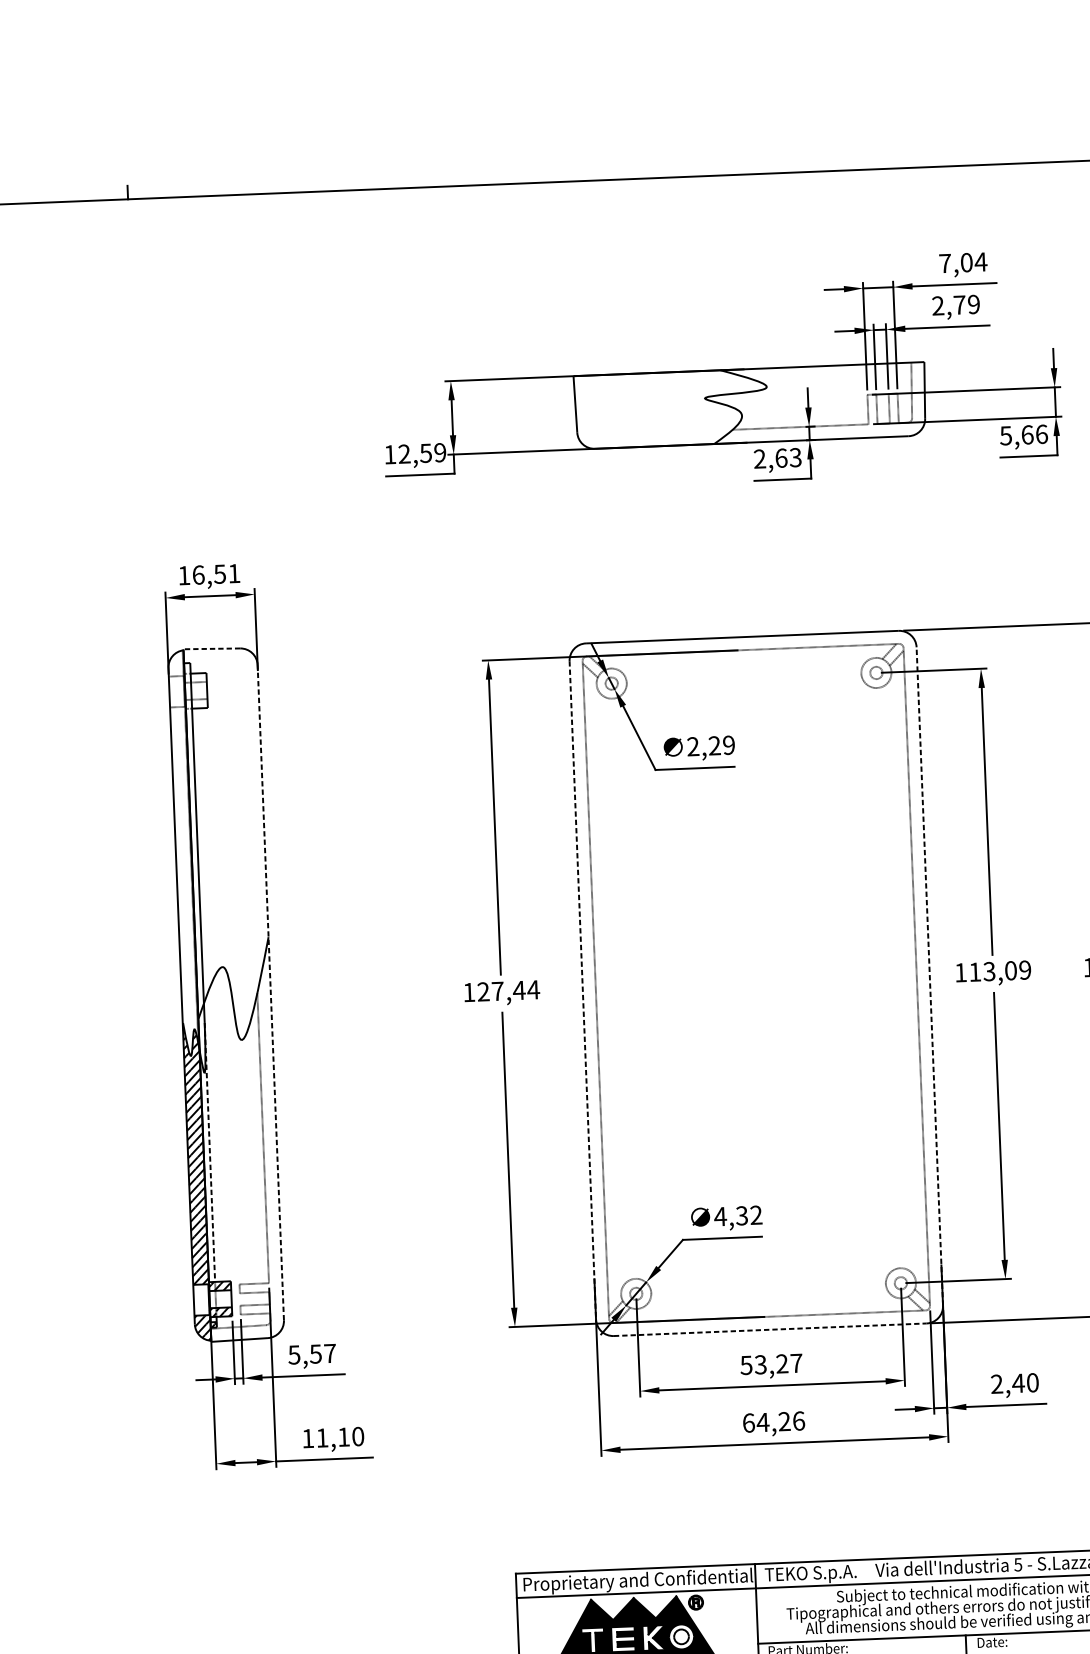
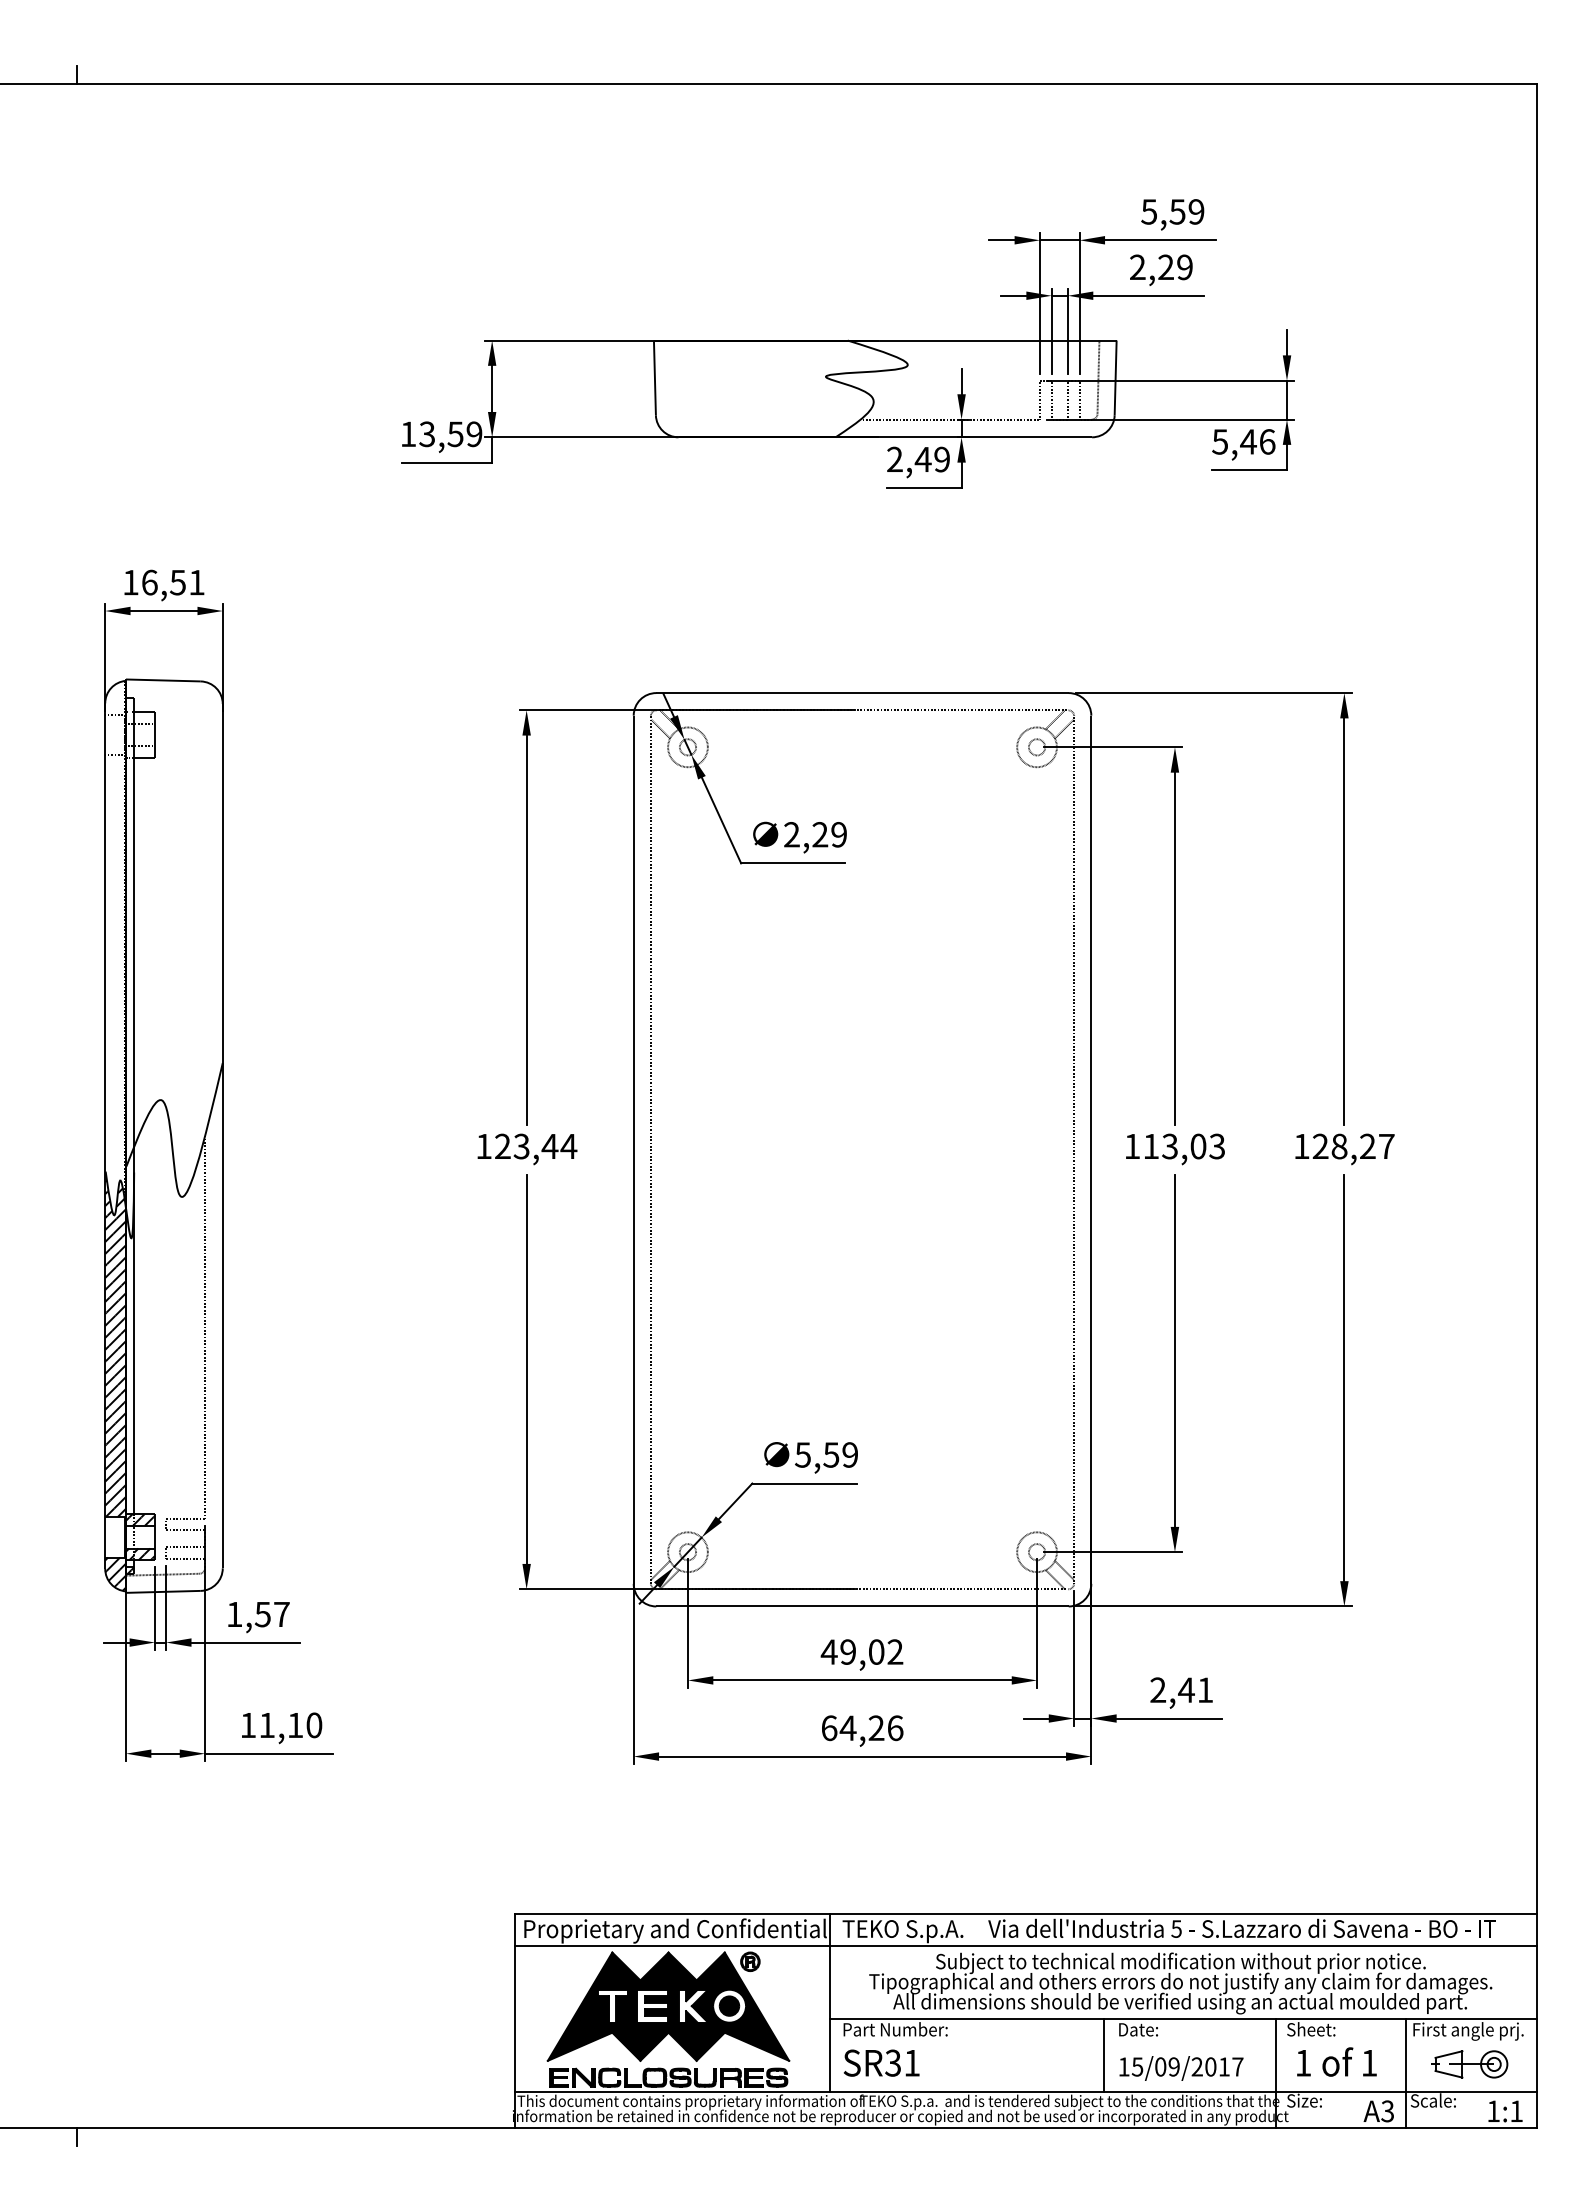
text: (962, 262) -> (1172, 211), 7,04 -> 5,59
text: (959, 304) -> (1165, 266), 2,79 -> 2,29
text: (1027, 434) -> (1248, 441), 5,66 -> 5,46
text: (404, 454) -> (427, 434), 12,59 -> 13,59
text: (787, 457) -> (931, 459), 2,63 -> 2,49
line: (211, 648) -> (162, 680), dashed -> solid
text: (1024, 970) -> (1216, 1146), 113,09 -> 113,03
line: (929, 976) -> (1091, 1149), dashed -> solid
line: (582, 990) -> (633, 1150), dashed -> solid
text: (497, 991) -> (521, 1146), 127,44 -> 123,44
line: (270, 992) -> (222, 1135), dashed -> solid
line: (210, 1152) -> (134, 1343), dashed -> solid
text: (738, 1215) -> (826, 1454), 4,32 -> 5,59
line: (770, 1329) -> (863, 1606), dashed -> solid
text: (294, 1354) -> (234, 1614), 5,57 -> 1,57
text: (770, 1363) -> (861, 1651), 53,27 -> 49,02
text: (1032, 1383) -> (1205, 1690), 2,40 -> 2,41
fill: (681, 1636) -> (729, 2005), added

